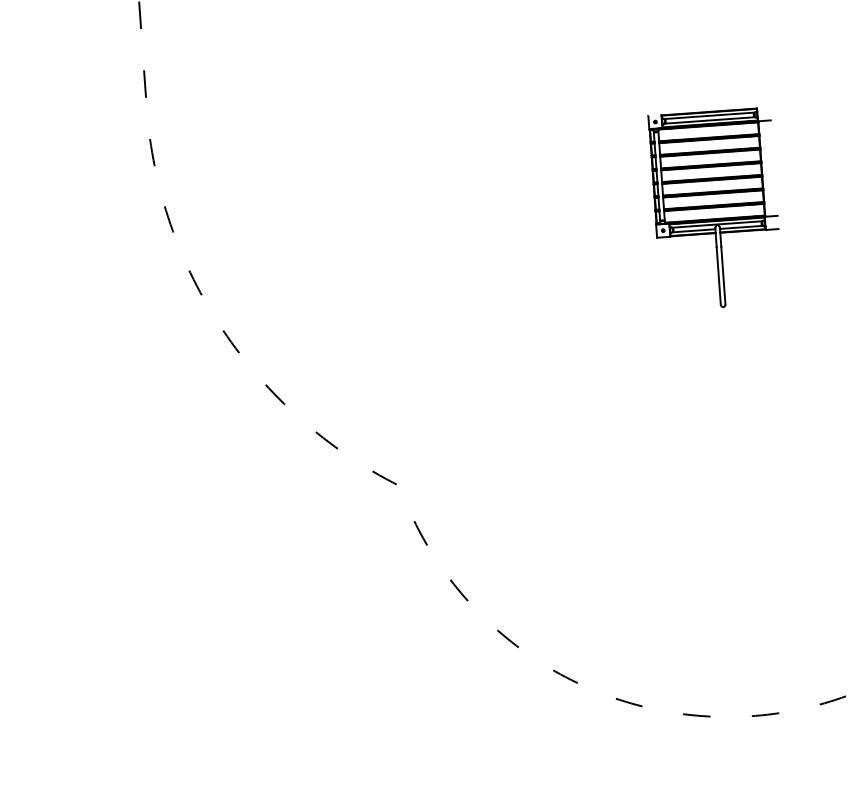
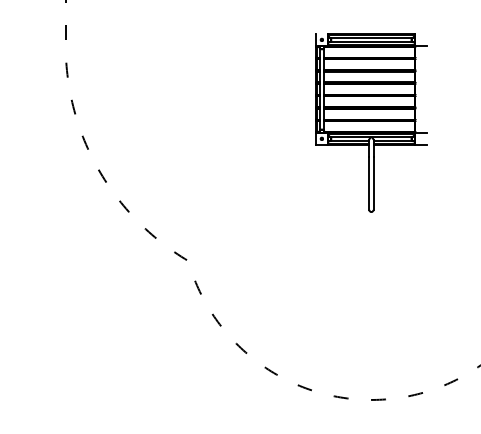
part: (716, 208) -> (371, 122), size x1.67

